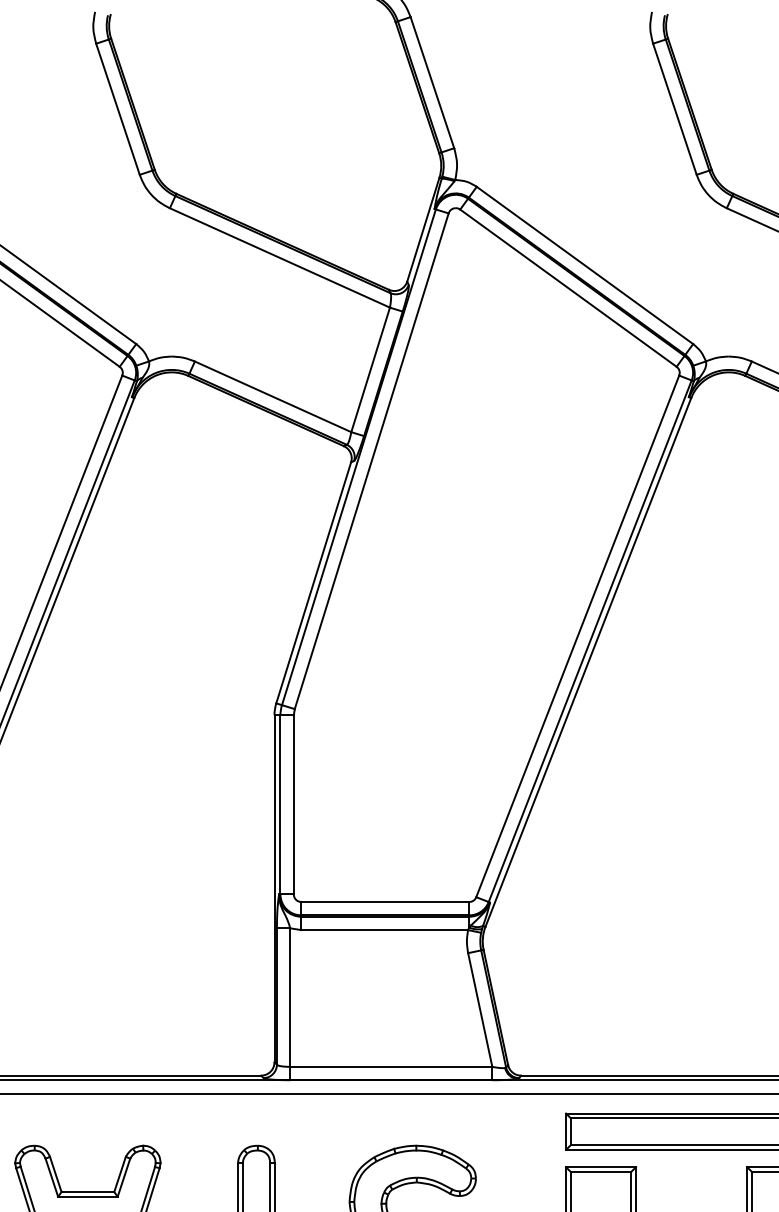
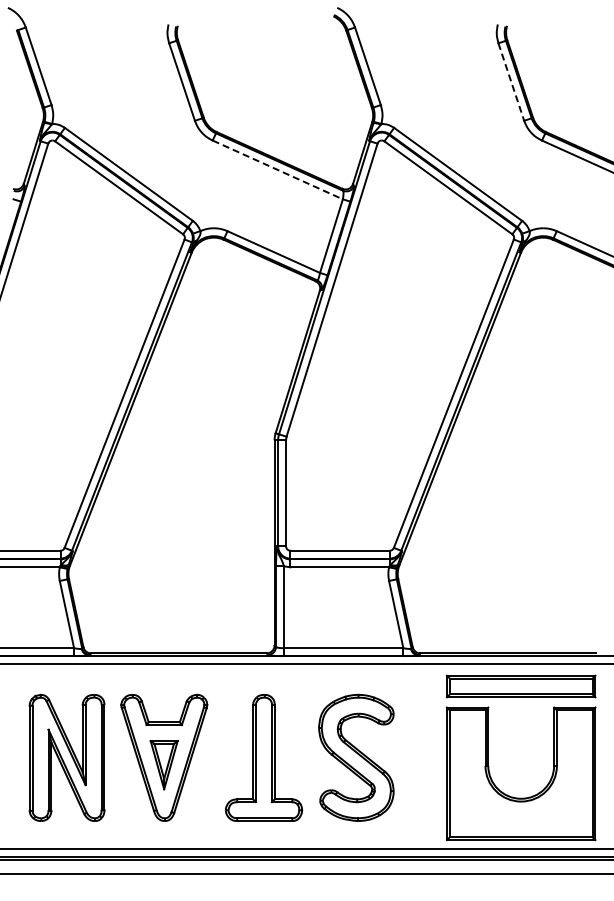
line: (675, 110) -> (511, 82), solid -> dashed
line: (281, 258) -> (278, 170), solid -> dashed

